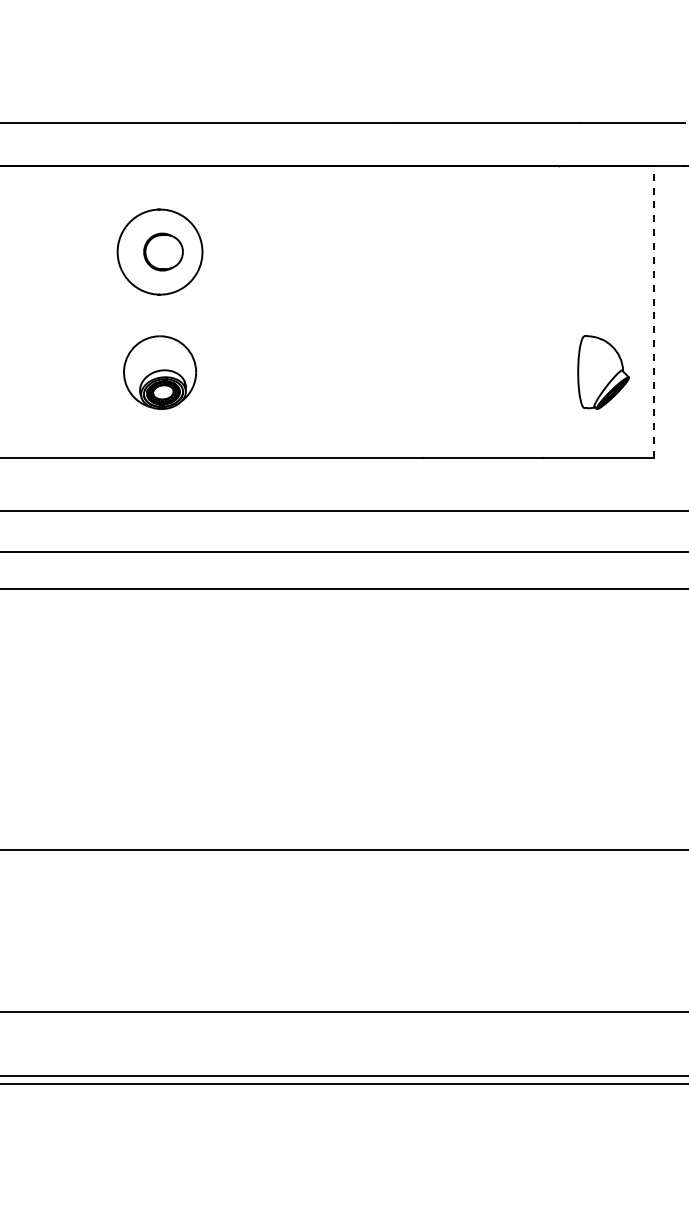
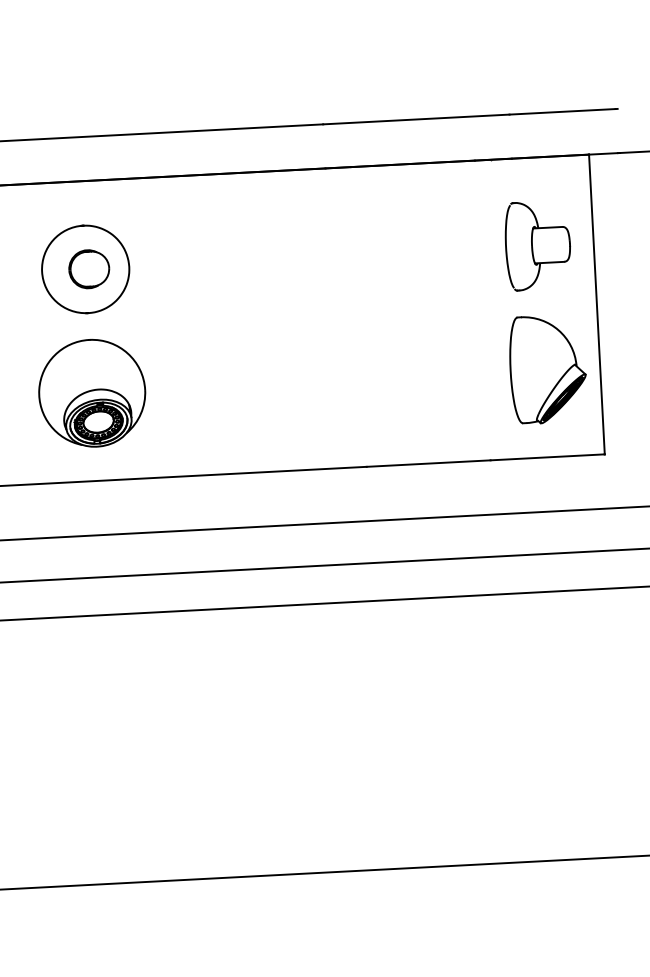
part: (600, 251) -> (538, 245), added
line: (654, 312) -> (596, 304), dashed -> solid
part: (159, 372) -> (91, 393), size x1.43
part: (603, 372) -> (547, 369), size x1.43

